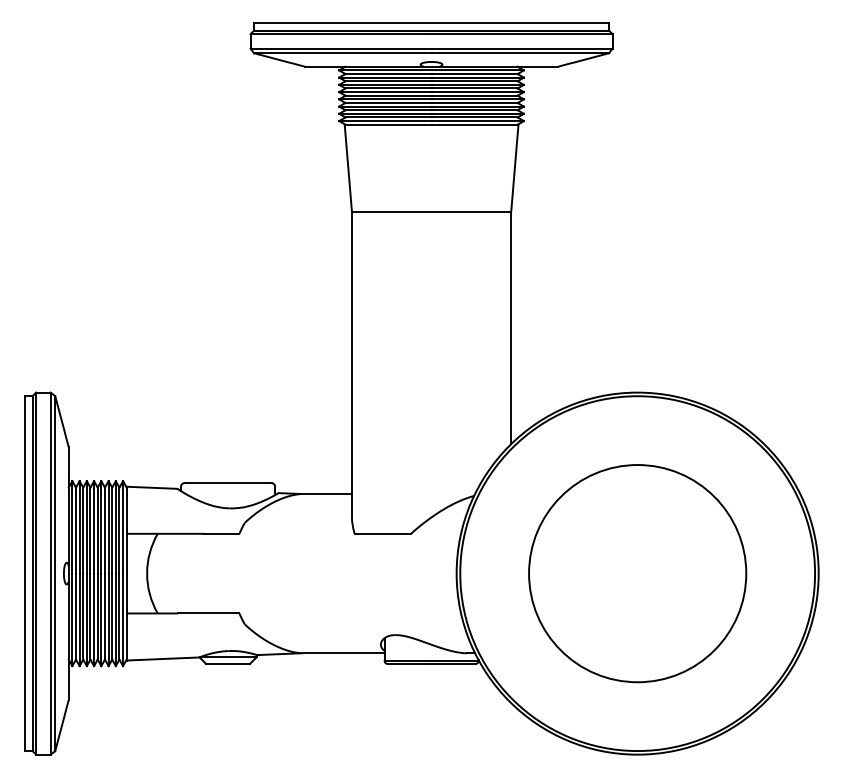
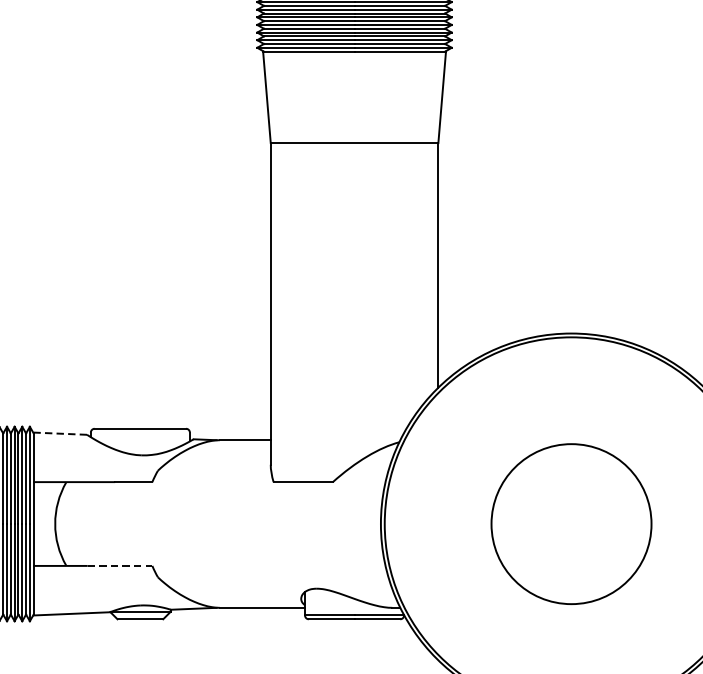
line: (151, 487) -> (59, 433), solid -> dashed
circle: (637, 573) -> (571, 523), size x0.7
line: (208, 613) -> (119, 565), solid -> dashed

